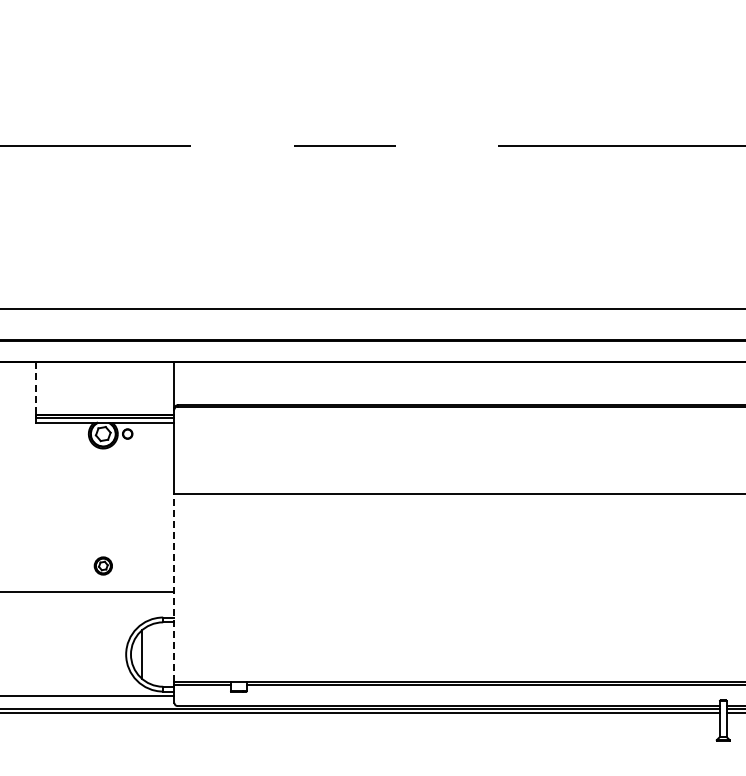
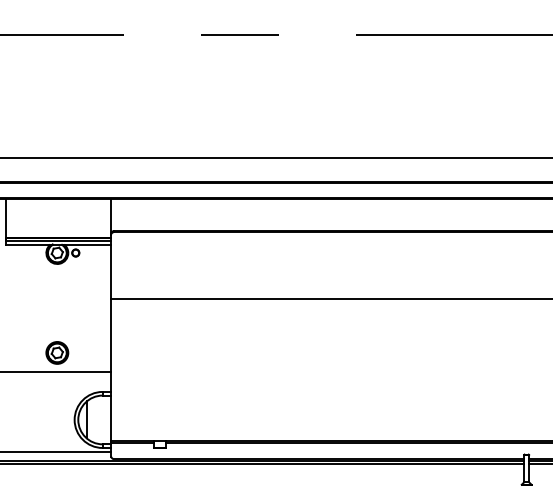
line: (35, 389) -> (6, 219), dashed -> solid
part: (103, 565) -> (57, 352), size x1.67
line: (174, 588) -> (111, 369), dashed -> solid

